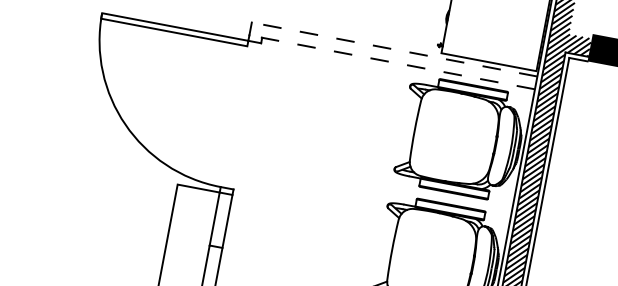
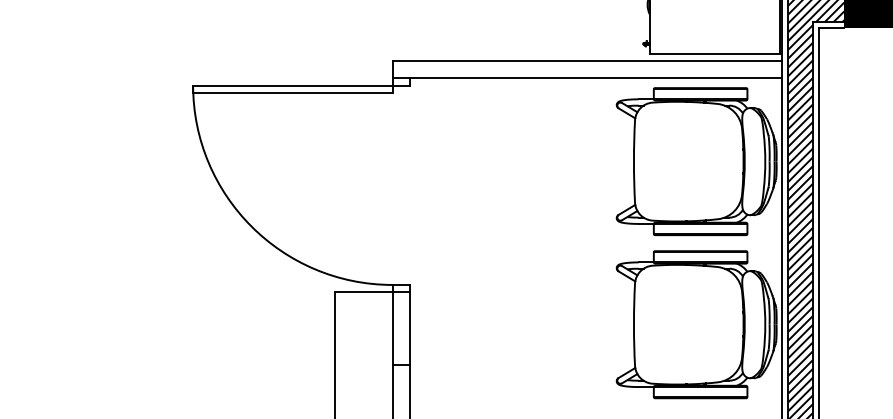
line: (394, 49) -> (587, 60), dashed -> solid
line: (392, 62) -> (587, 78), dashed -> solid

